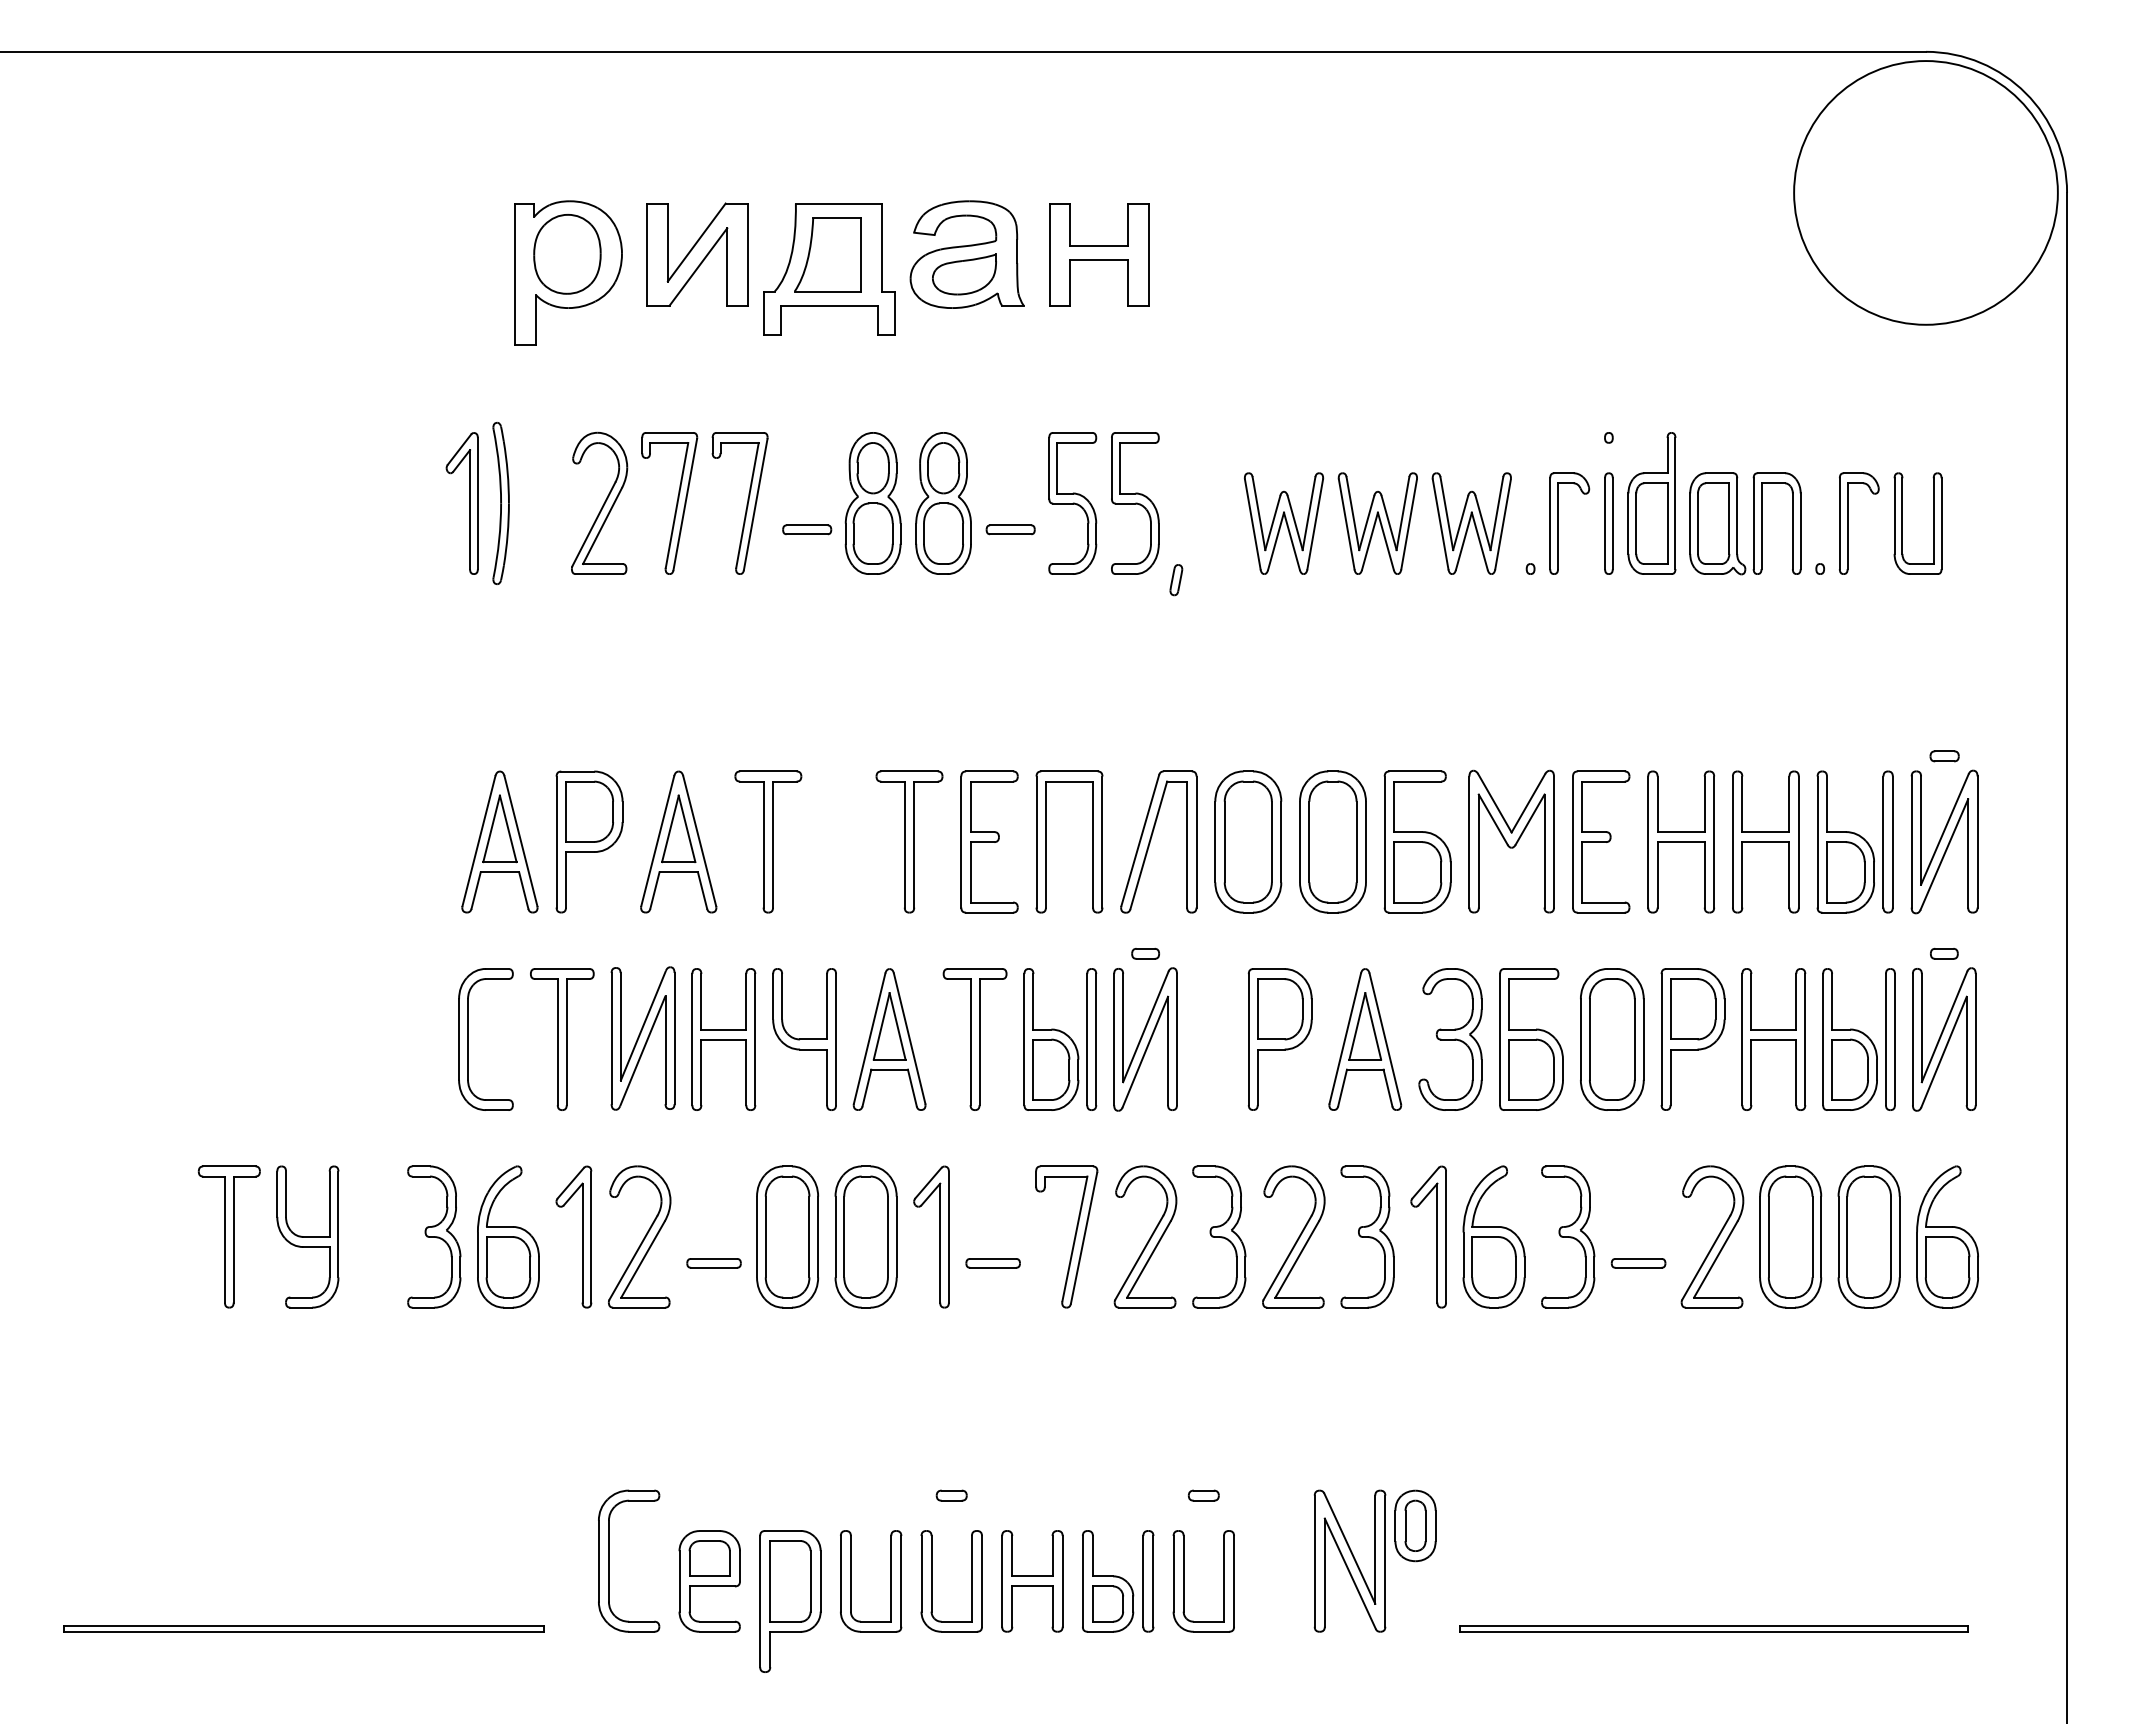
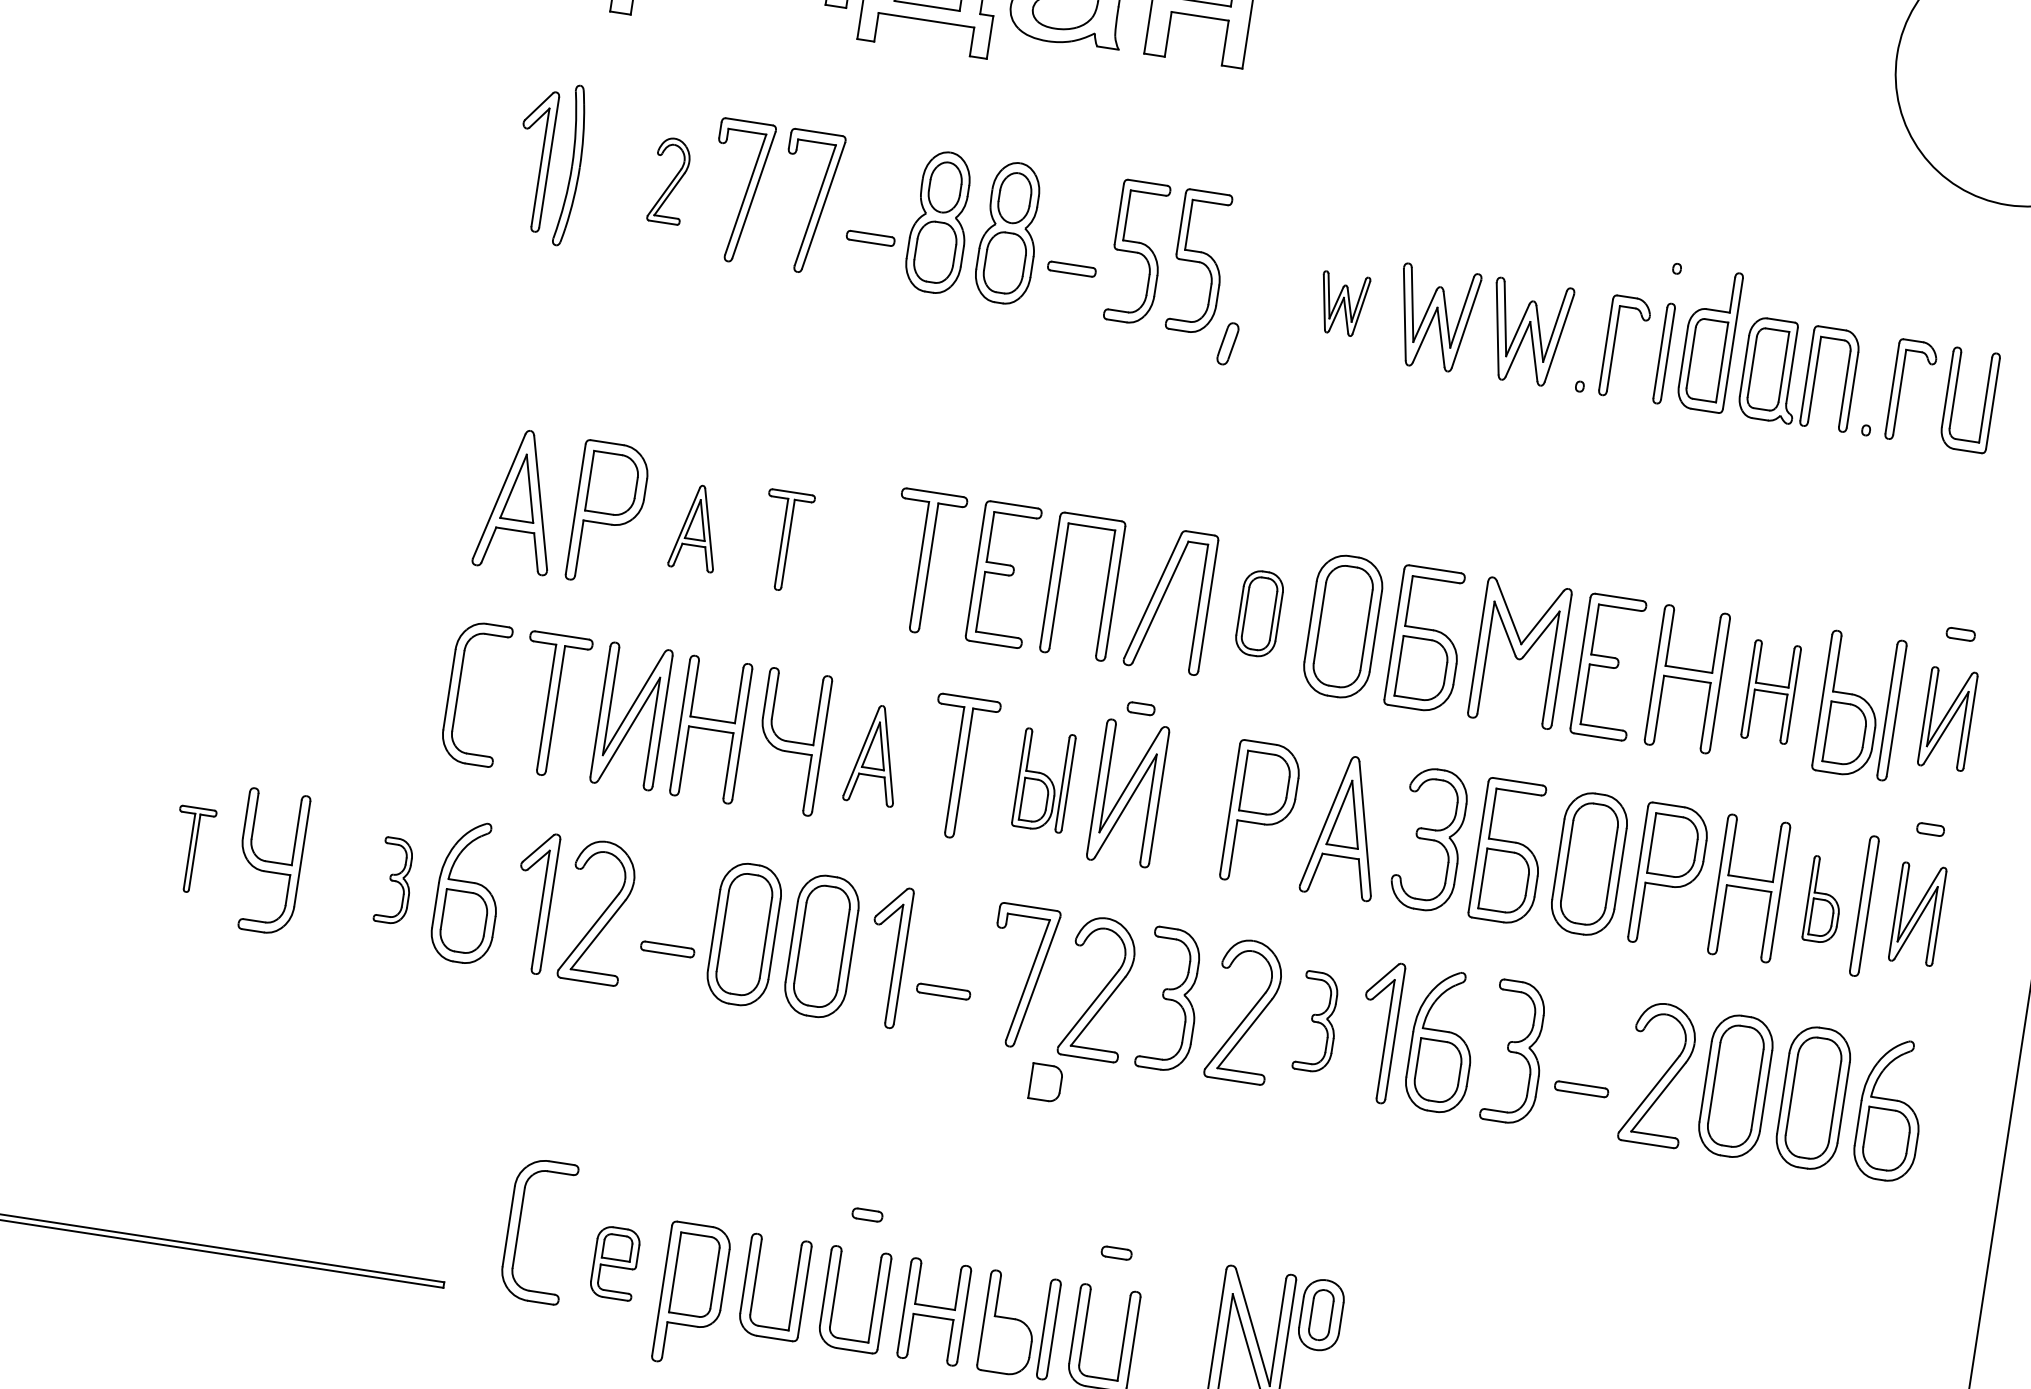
part: (599, 502) -> (669, 180), size x0.6
part: (1283, 523) -> (1342, 304), size x0.6
part: (1176, 580) -> (1228, 344), size x1.4
part: (678, 841) -> (696, 527), size x0.6
part: (768, 841) -> (785, 540), size x0.7
part: (1248, 841) -> (1259, 613), size x0.6
part: (1765, 841) -> (1770, 691), size x0.7
part: (1944, 841) -> (1947, 718), size x0.7
part: (889, 1039) -> (874, 754), size x0.7
part: (1060, 1039) -> (1044, 780), size x0.7
part: (1849, 1039) -> (1823, 899), size x0.6
part: (1944, 1039) -> (1917, 914), size x0.7
part: (228, 1236) -> (191, 849), size x0.6
part: (434, 1236) -> (395, 880), size x0.6
part: (1367, 1236) -> (1317, 1021), size x0.7
part: (709, 1581) -> (615, 1263), size x0.7
part: (1107, 1603) -> (1045, 1082), moved

